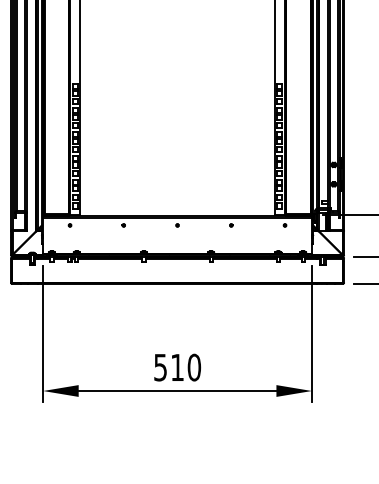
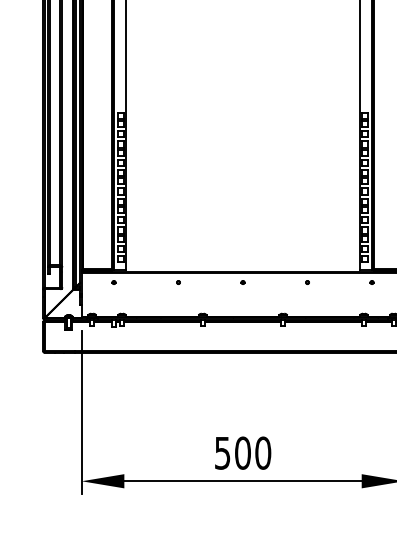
text: (177, 367) -> (242, 453), 510 -> 500

